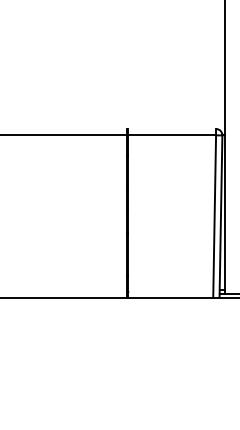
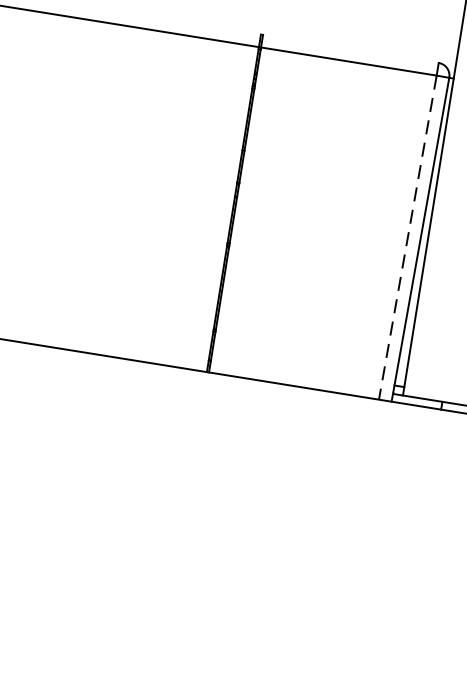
line: (214, 217) -> (407, 239), solid -> dashed

